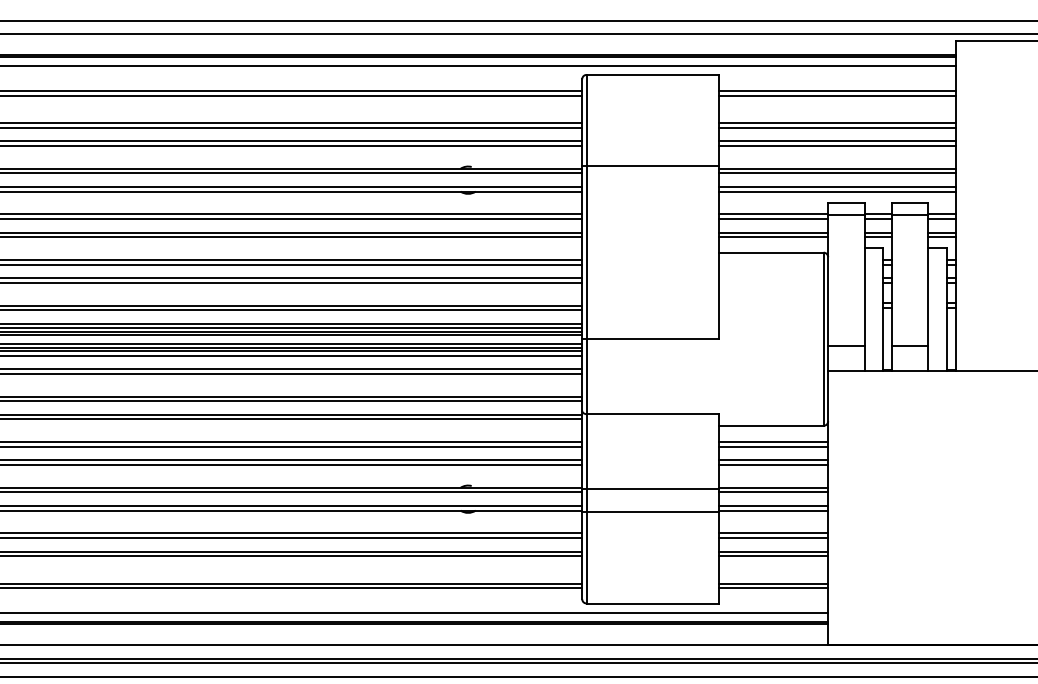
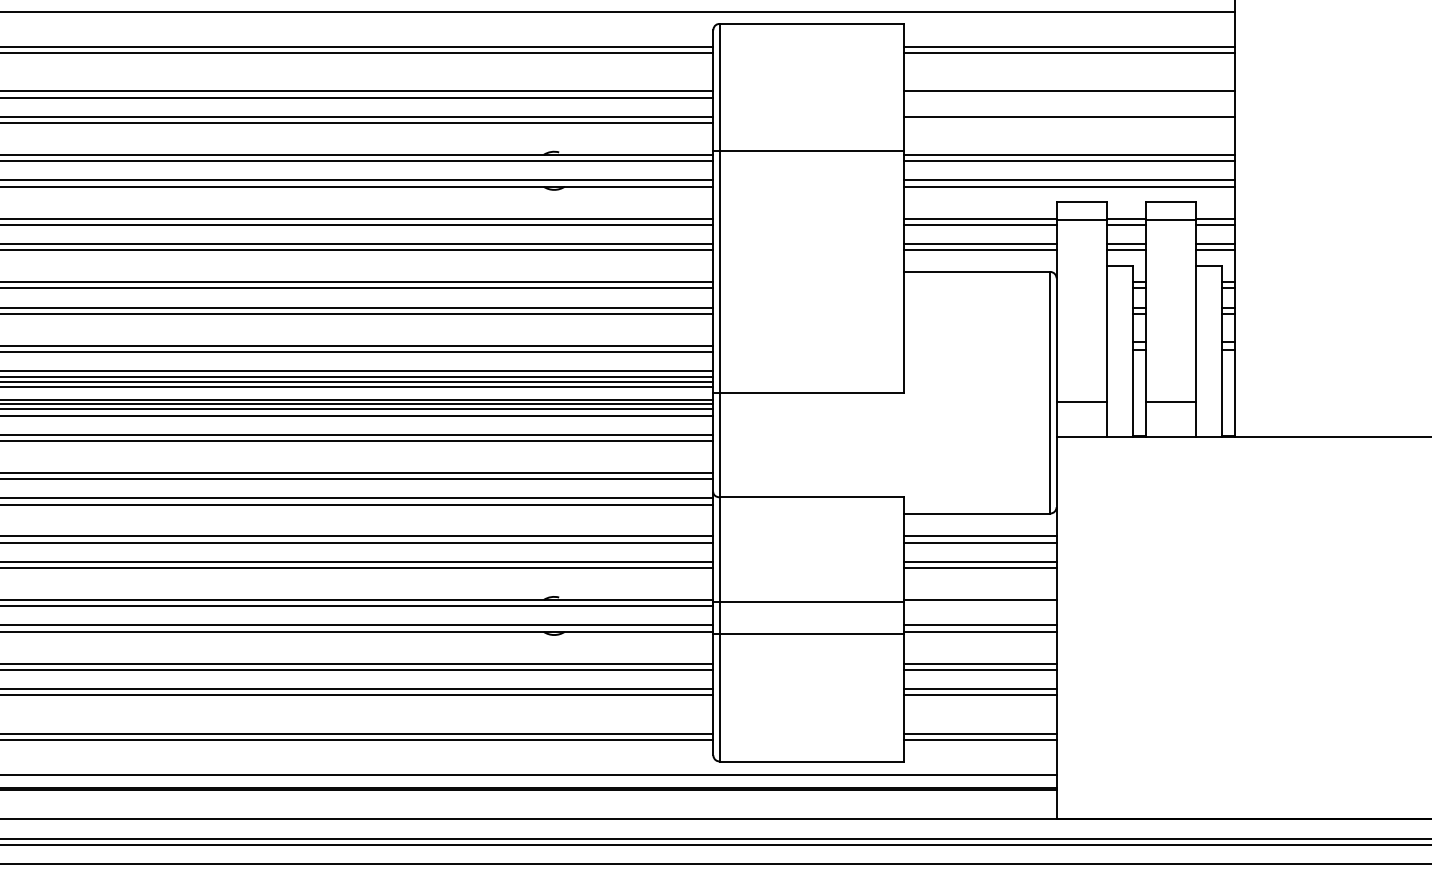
line: (836, 127) -> (1068, 97), removed
line: (836, 146) -> (1068, 123), removed
line: (773, 492) -> (980, 606), removed

